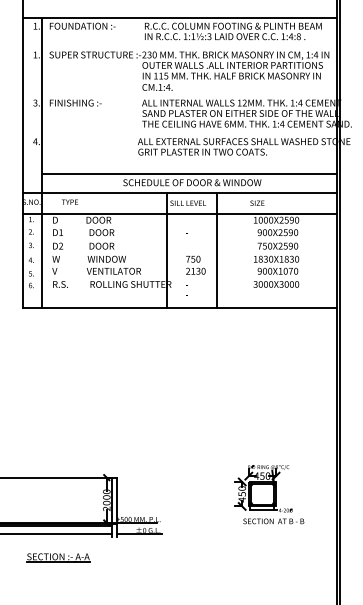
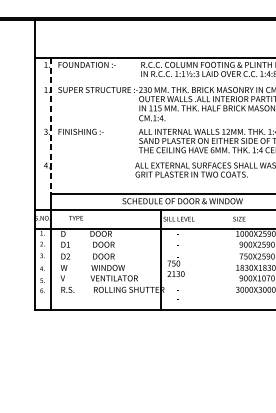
line: (41, 96) -> (51, 126), solid -> dashed
line: (217, 250) -> (204, 260), removed
text: (195, 264) -> (175, 268), moved

